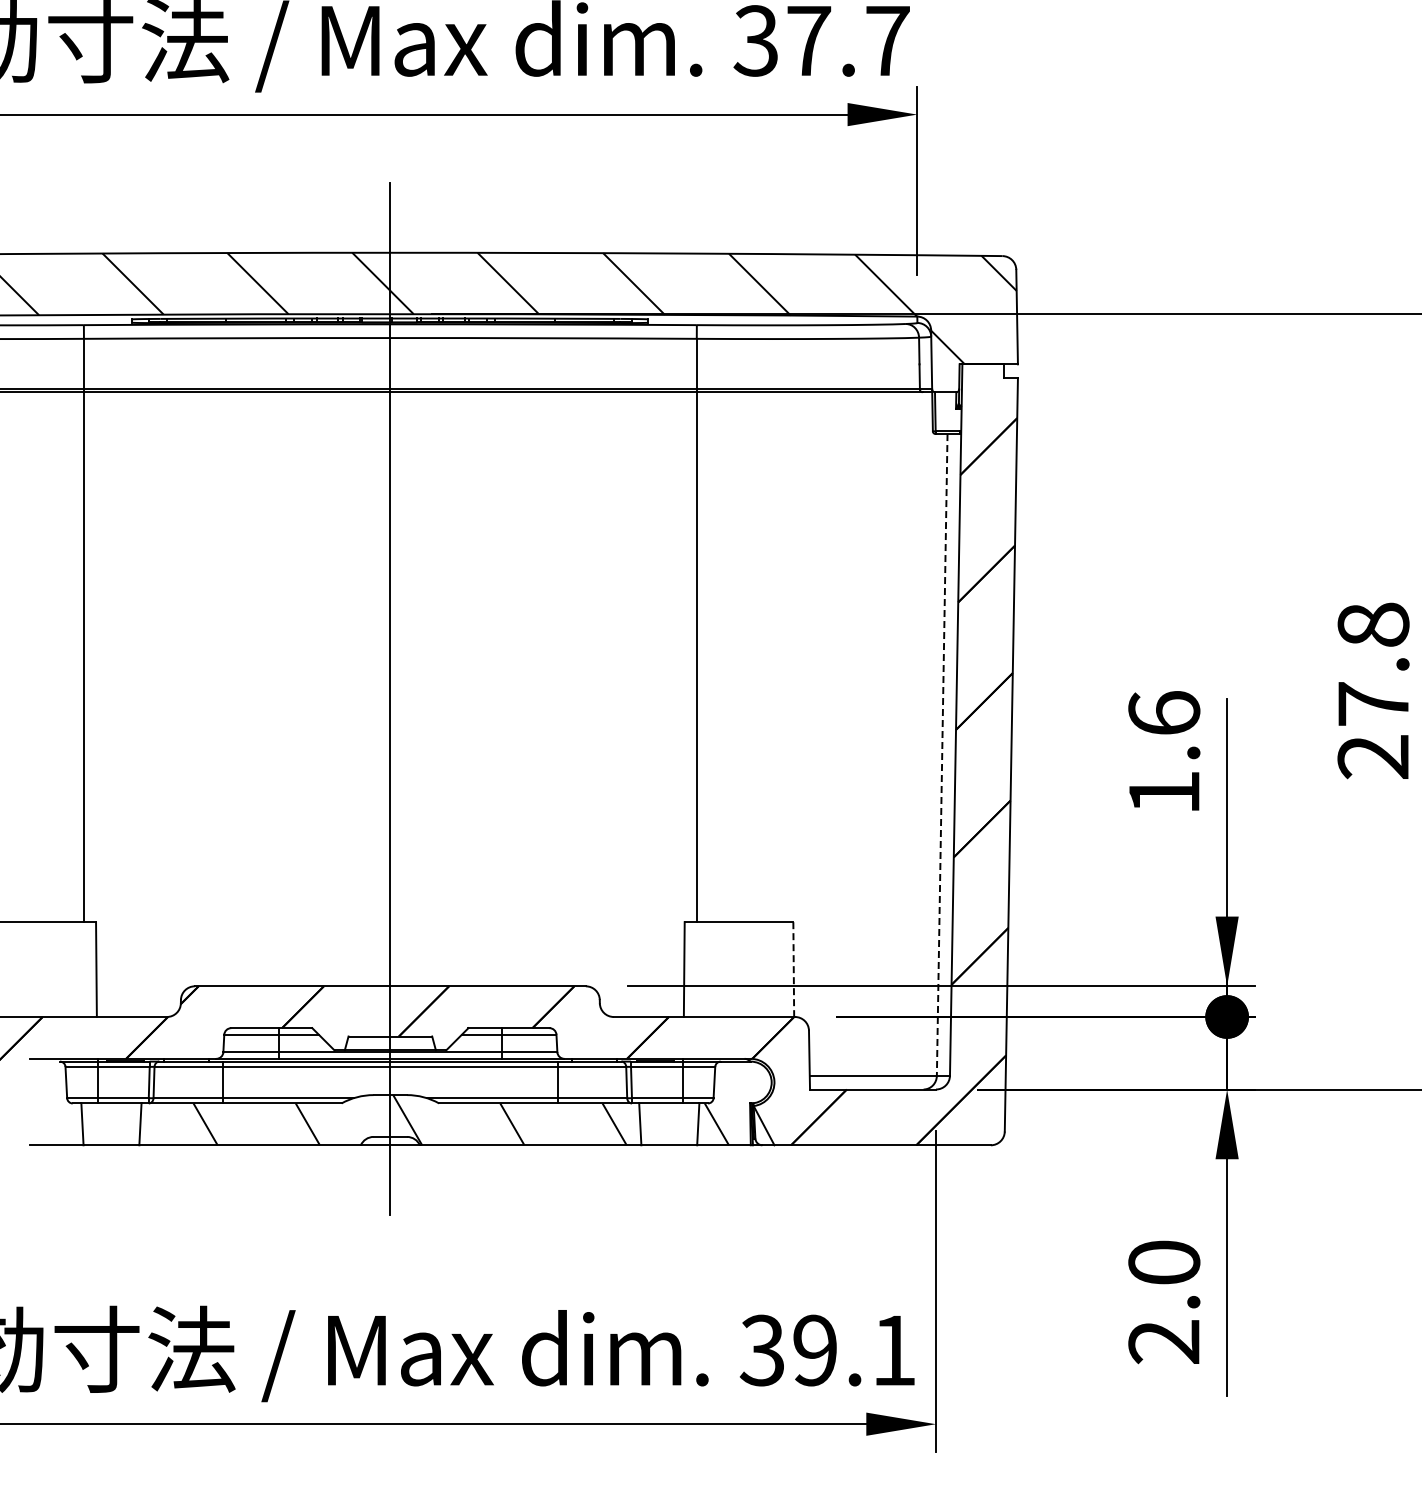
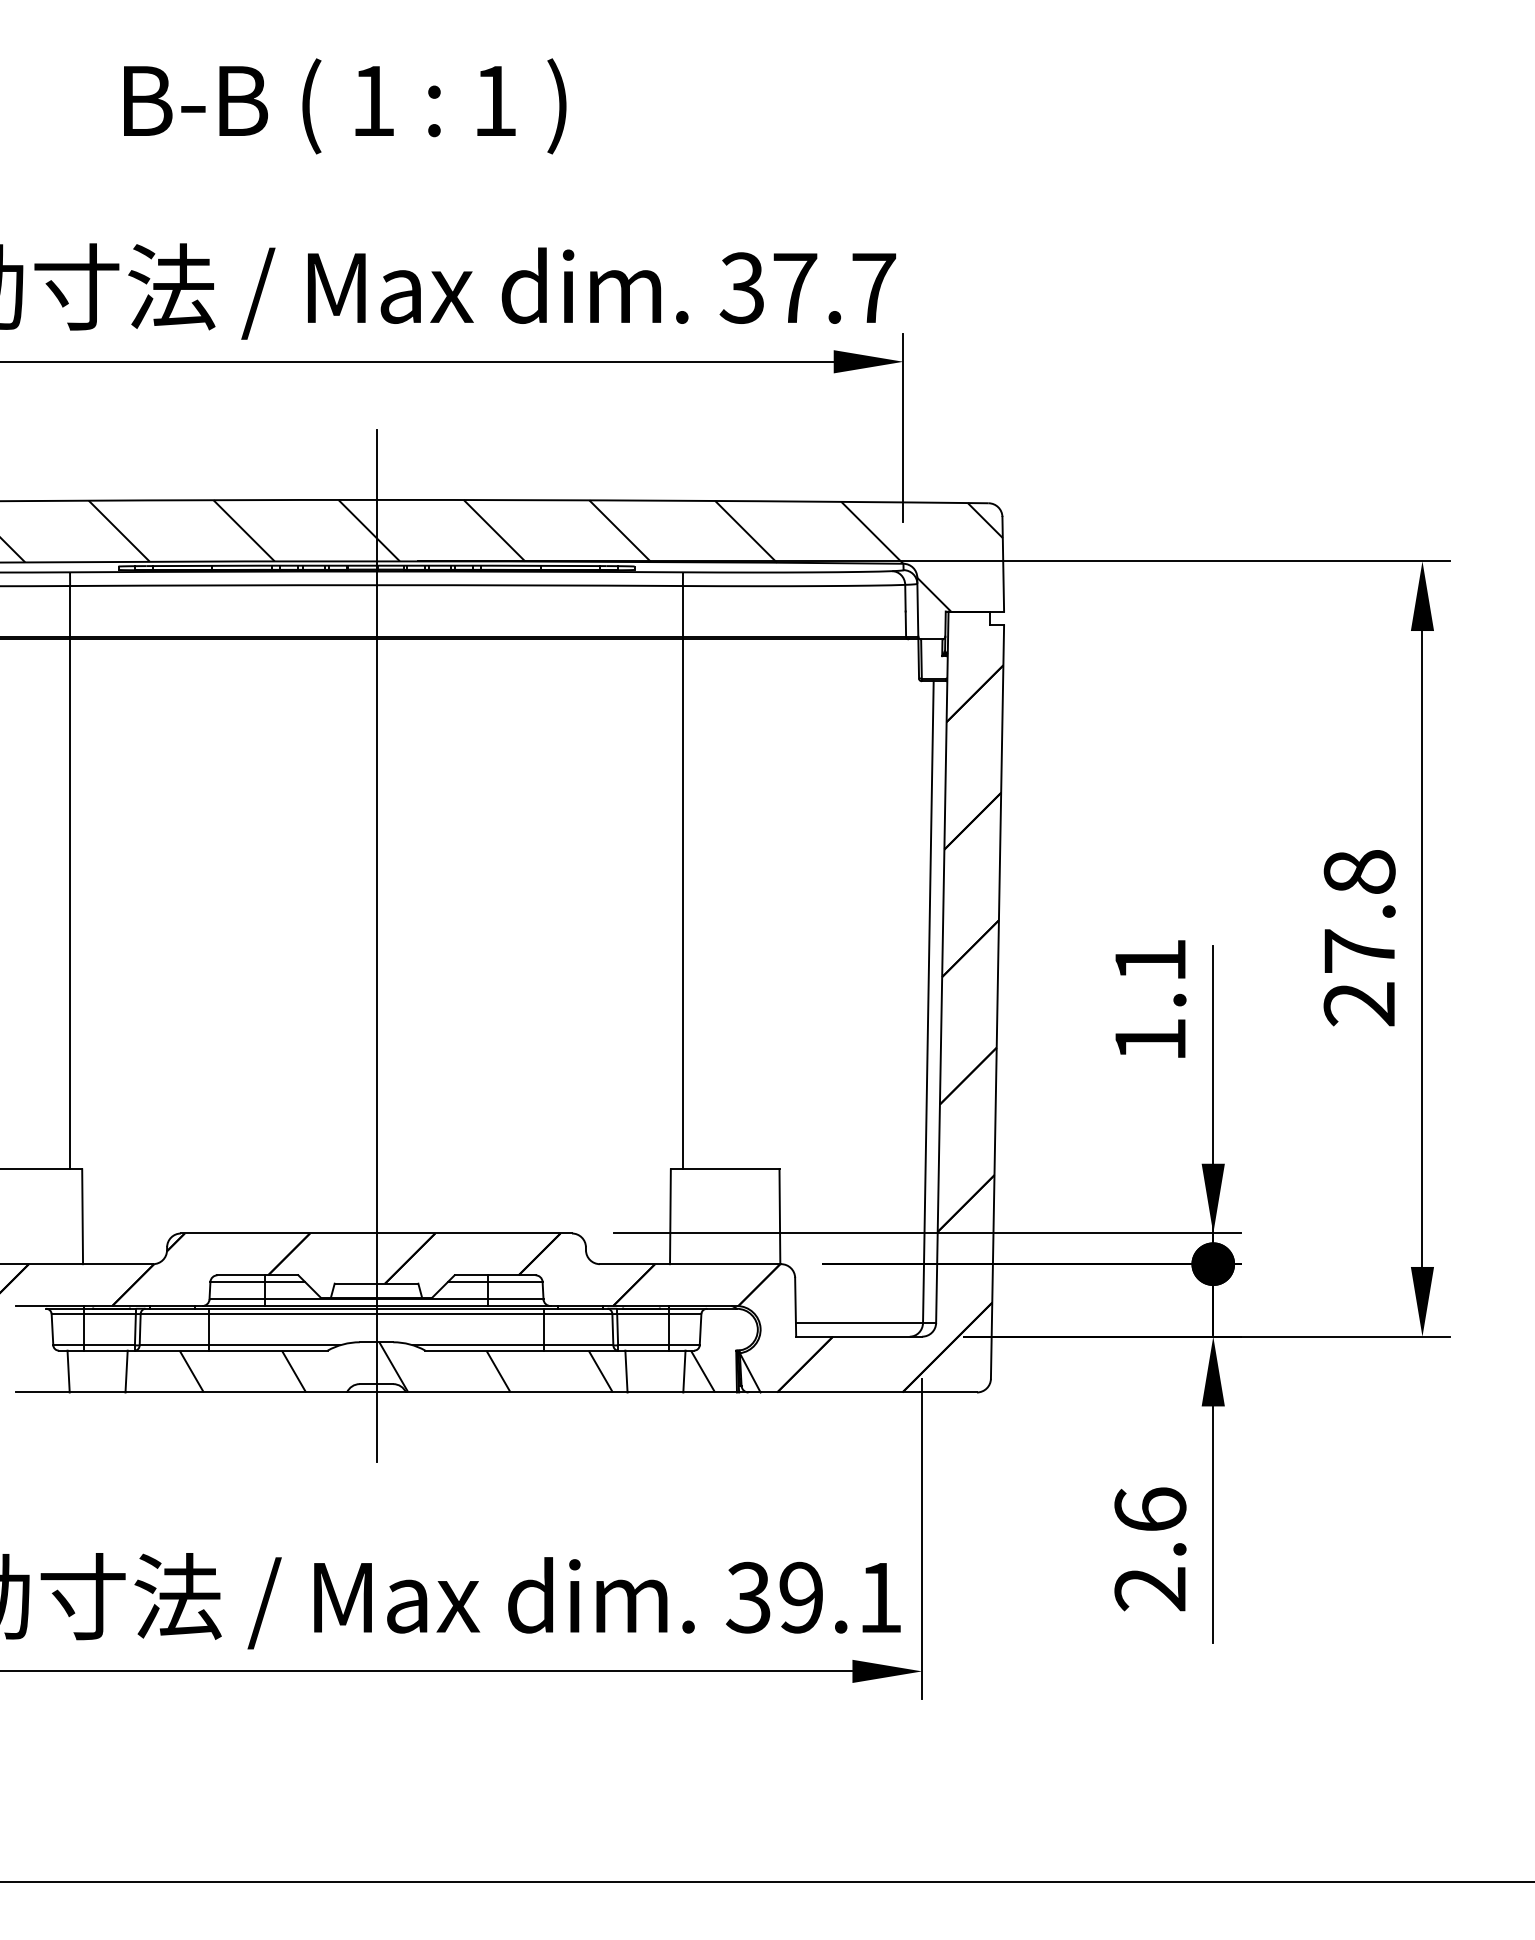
text: (1164, 712) -> (1150, 959), 1.6 -> 1.1
line: (942, 755) -> (928, 1002), dashed -> solid
line: (793, 970) -> (779, 1217), dashed -> solid
text: (1164, 1262) -> (1150, 1509), 2.0 -> 2.6

